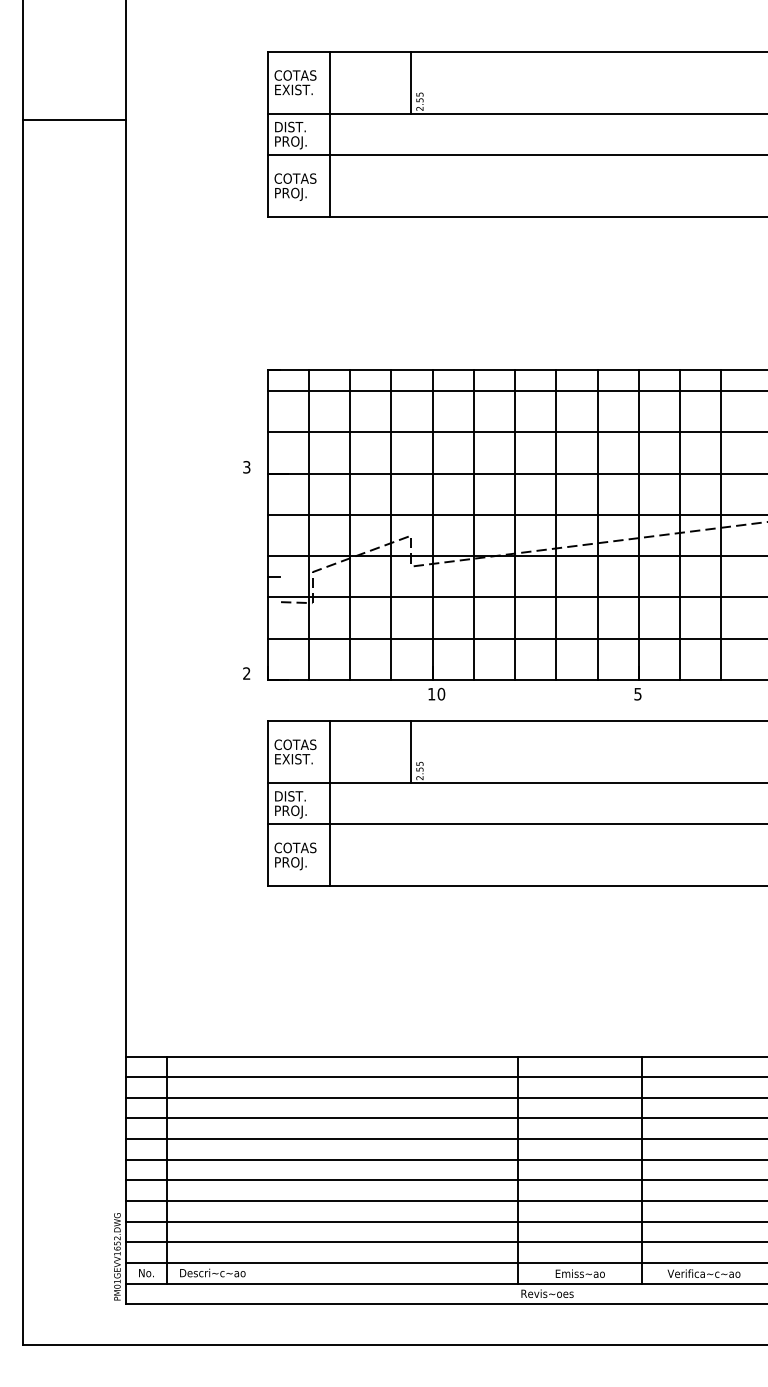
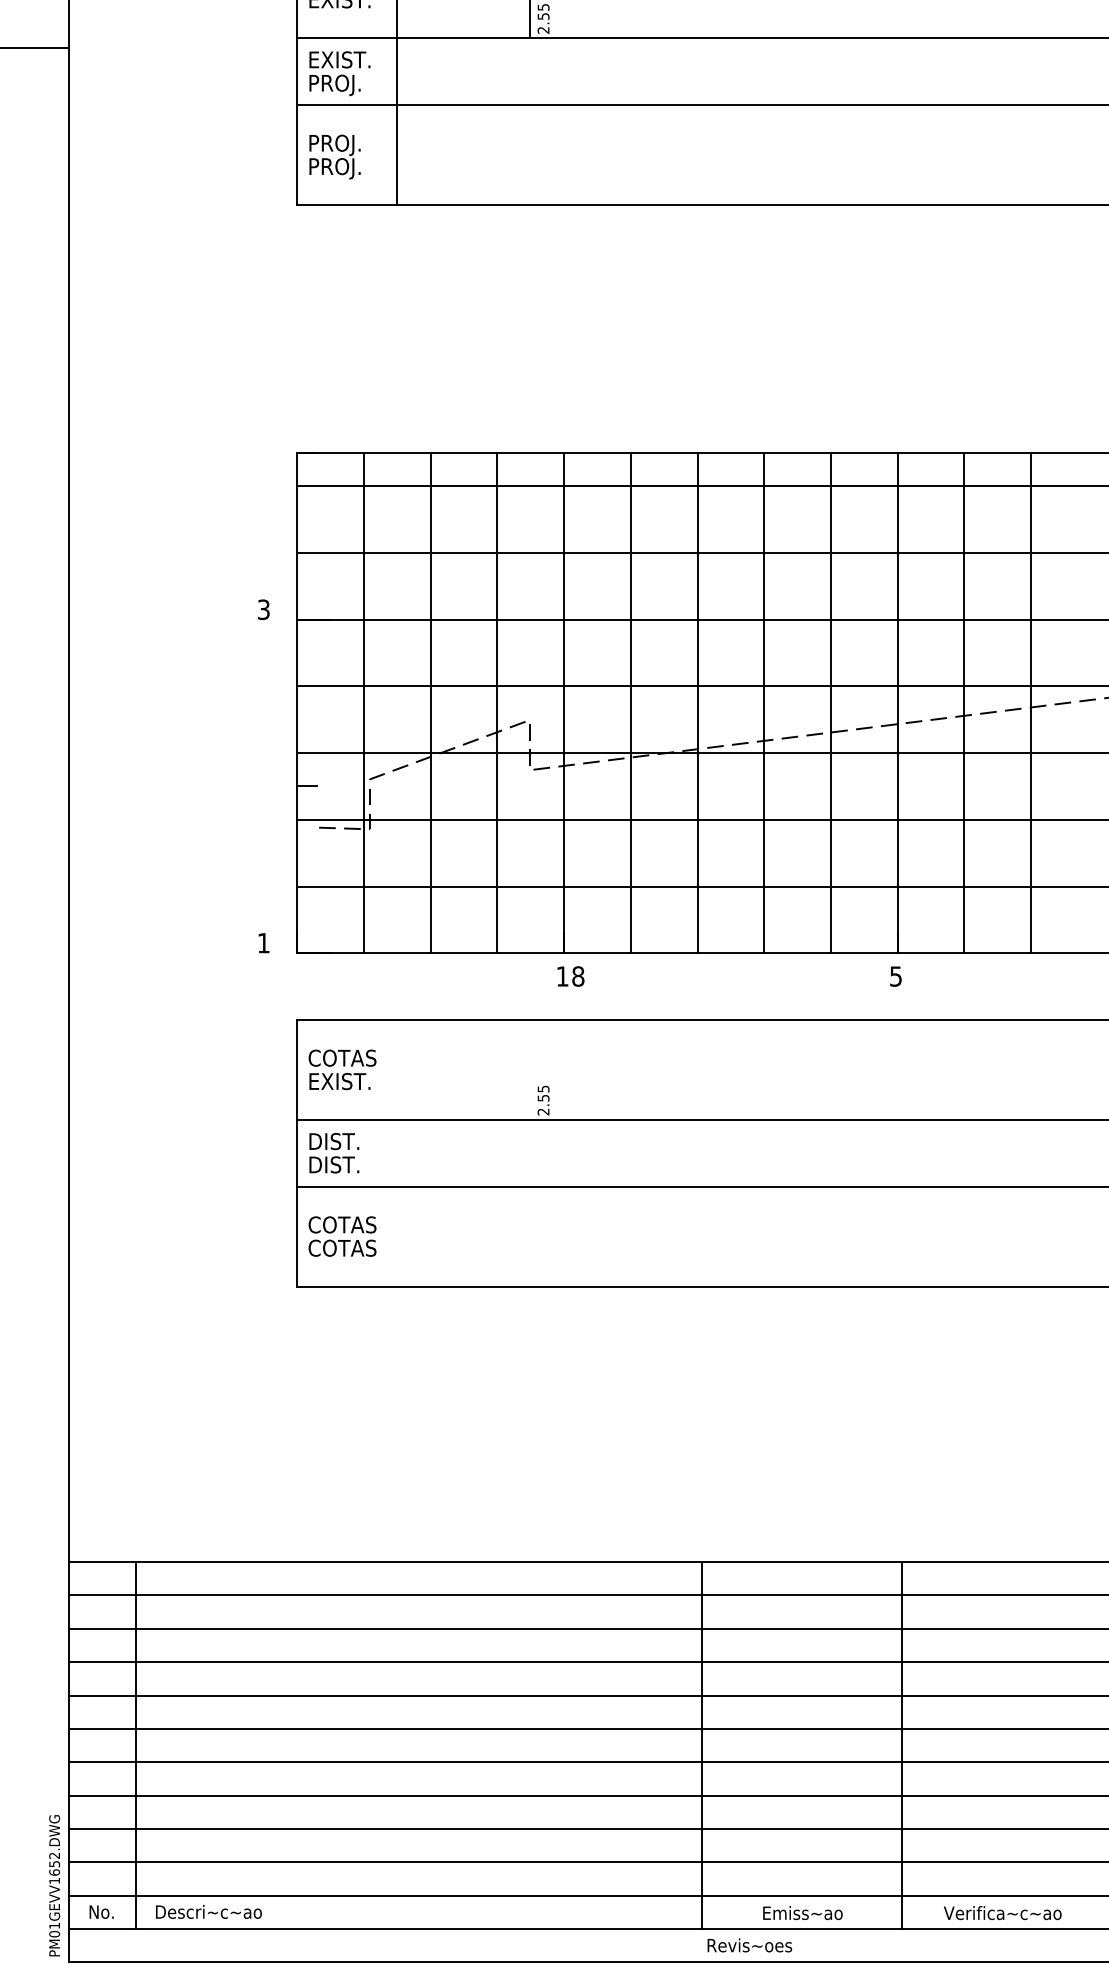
text: (294, 126) -> (340, 58), DIST. -> EXIST.
text: (295, 179) -> (342, 144), COTAS -> PROJ.
text: (246, 673) -> (263, 943), 2 -> 1
text: (441, 694) -> (578, 976), 10 -> 18
line: (411, 751) -> (529, 1069), removed
line: (329, 803) -> (397, 1153), removed
text: (291, 811) -> (336, 1166), PROJ. -> DIST.
text: (295, 863) -> (342, 1250), PROJ. -> COTAS

